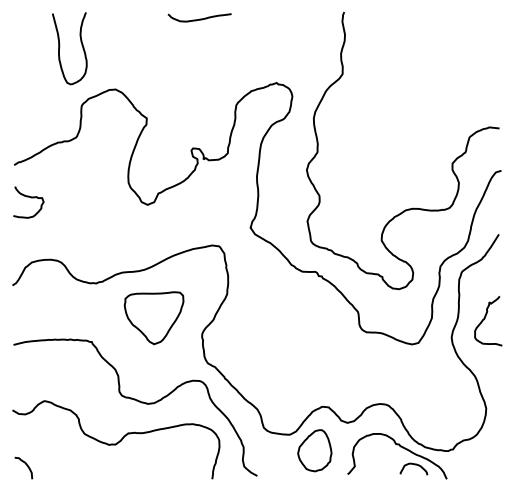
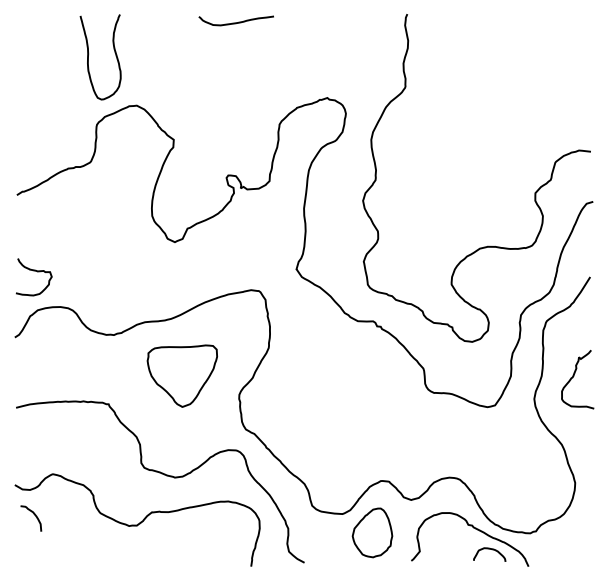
curve: (60, 46) -> (89, 54), moved
curve: (31, 198) -> (37, 272), moved
curve: (26, 465) -> (34, 515), moved

